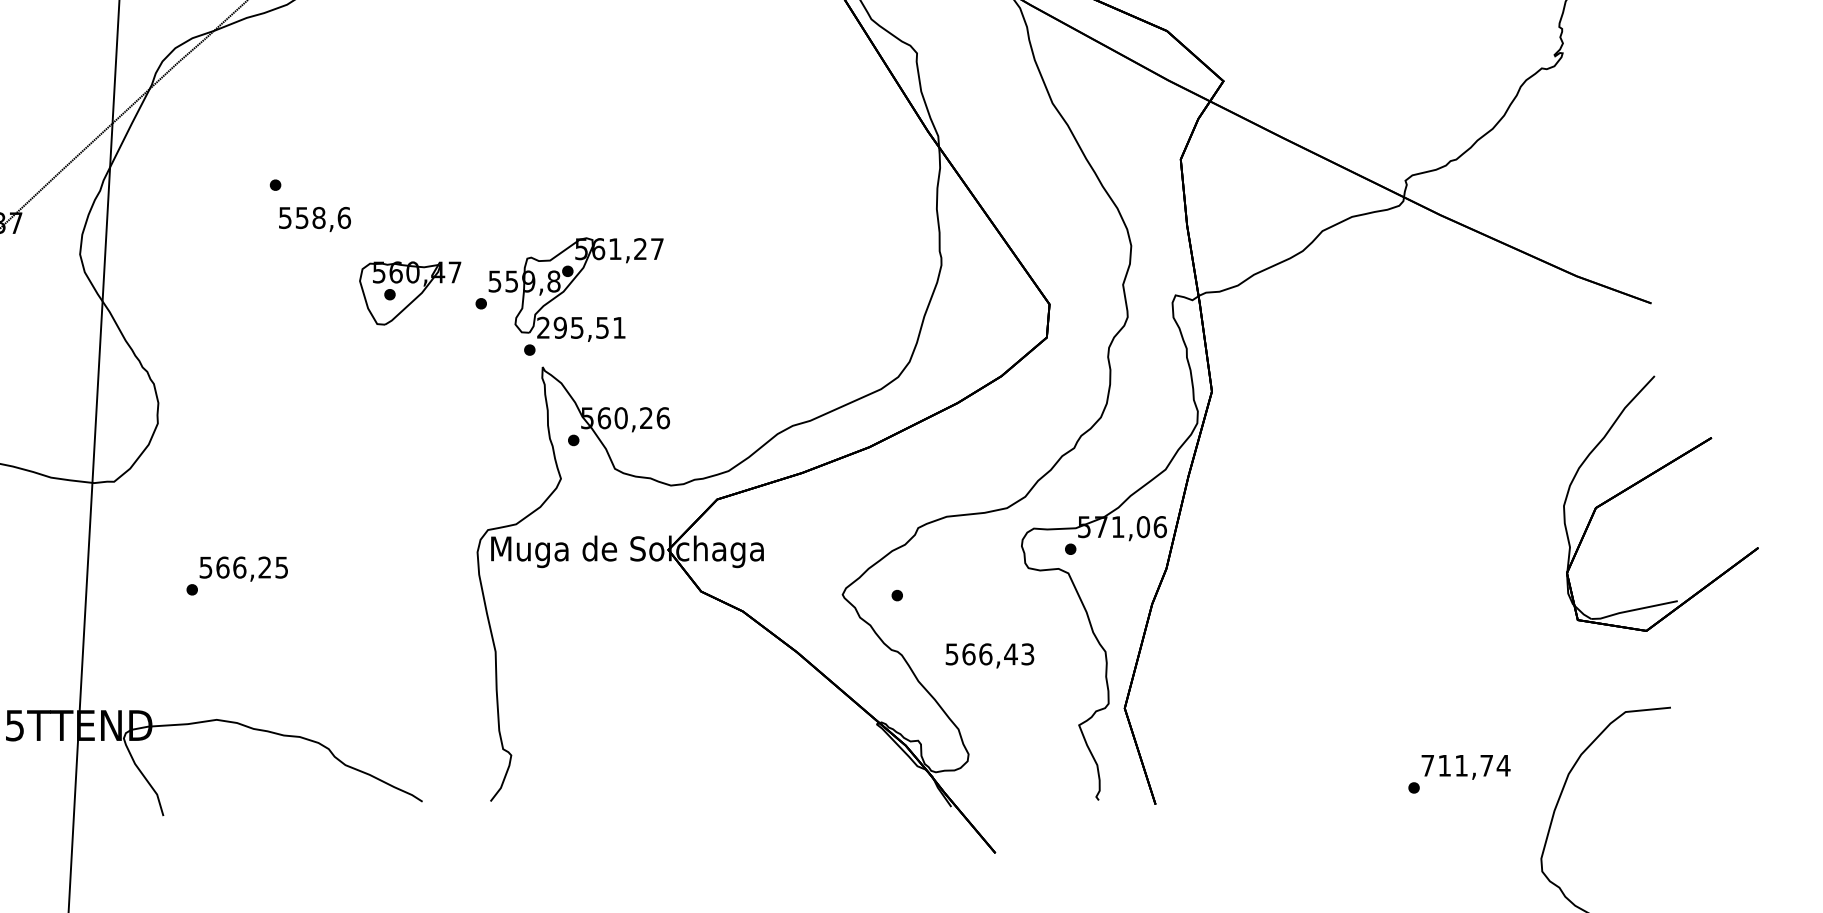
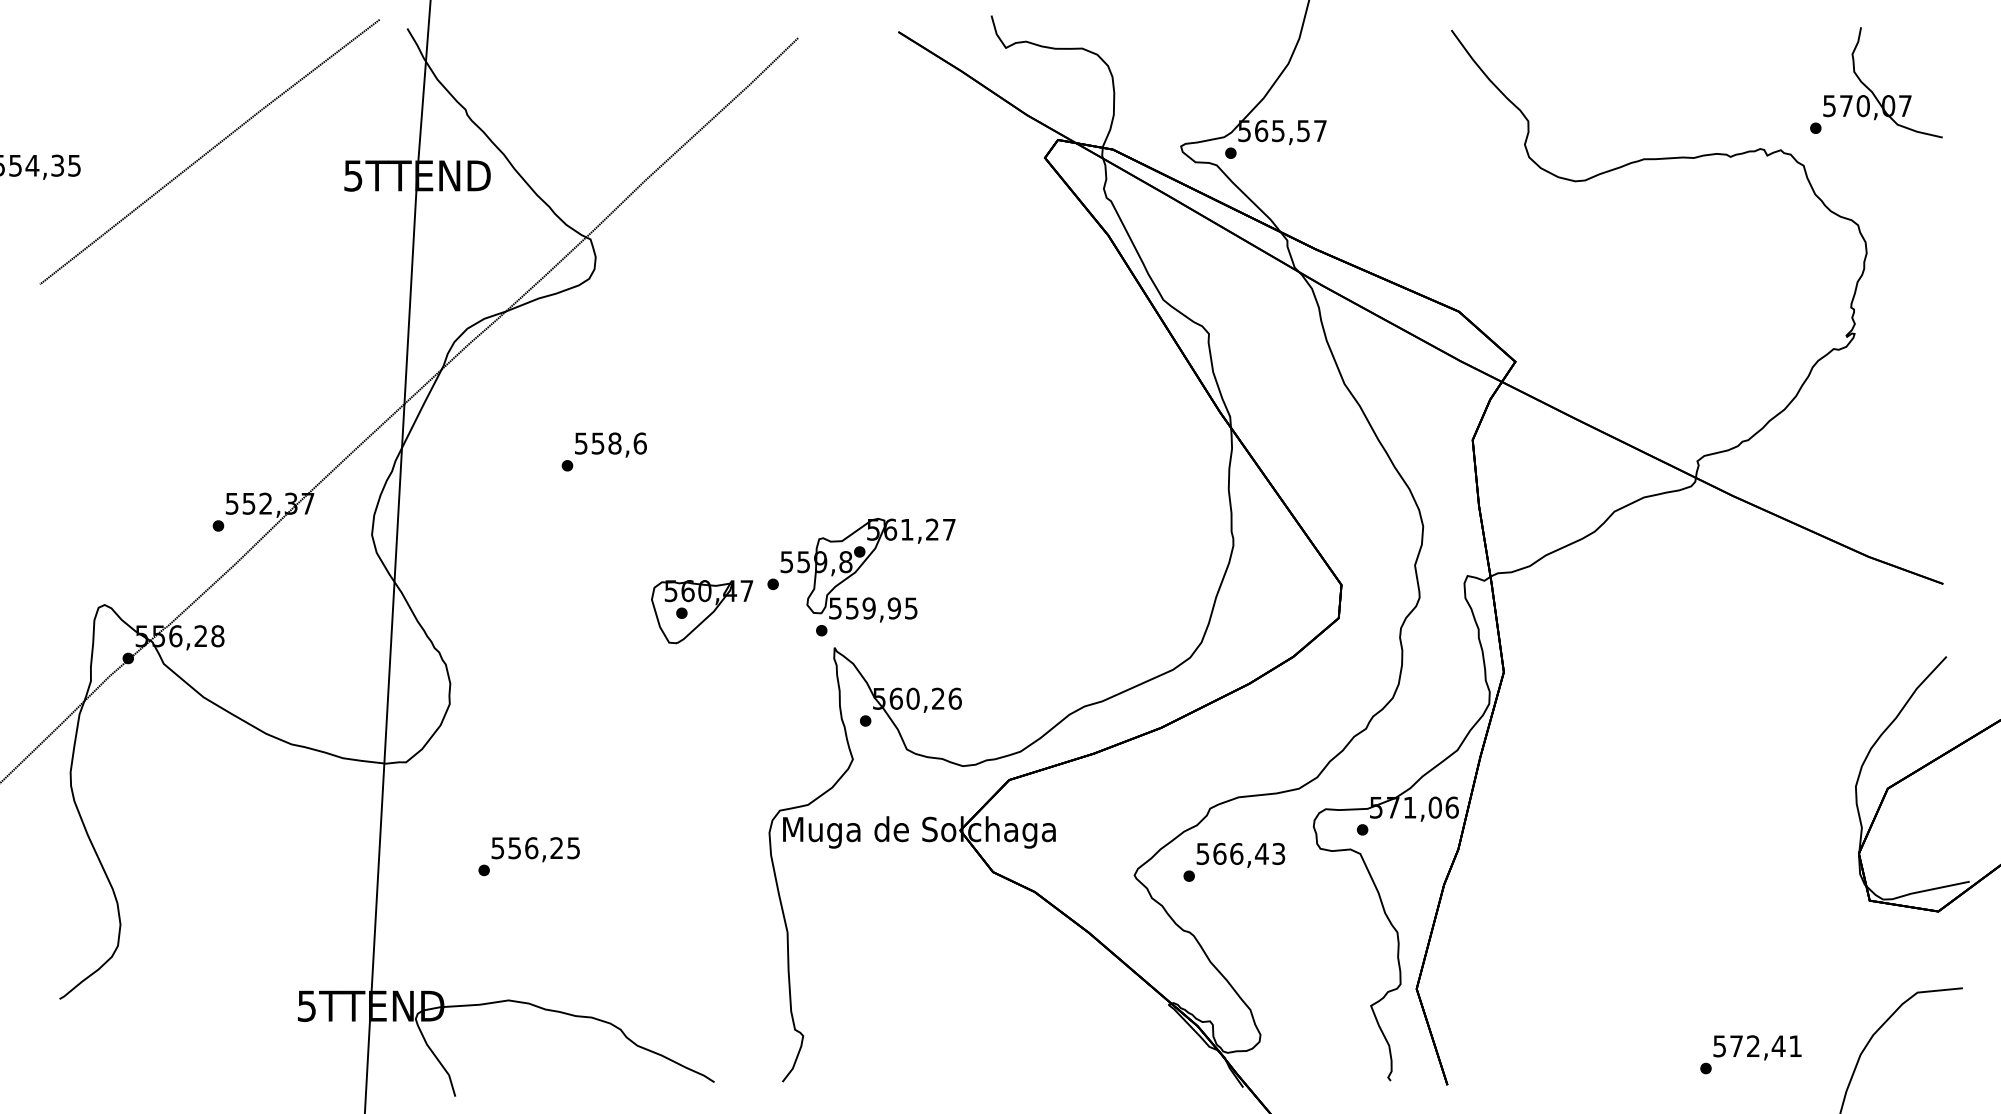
text: (314, 218) -> (610, 444), moved
part: (410, 293) -> (702, 612), moved
text: (581, 327) -> (873, 608), 295,51 -> 559,95
text: (222, 567) -> (514, 848), 566,25 -> 556,25
text: (989, 654) -> (1240, 854), moved
text: (1465, 765) -> (1757, 1046), 711,74 -> 572,41

